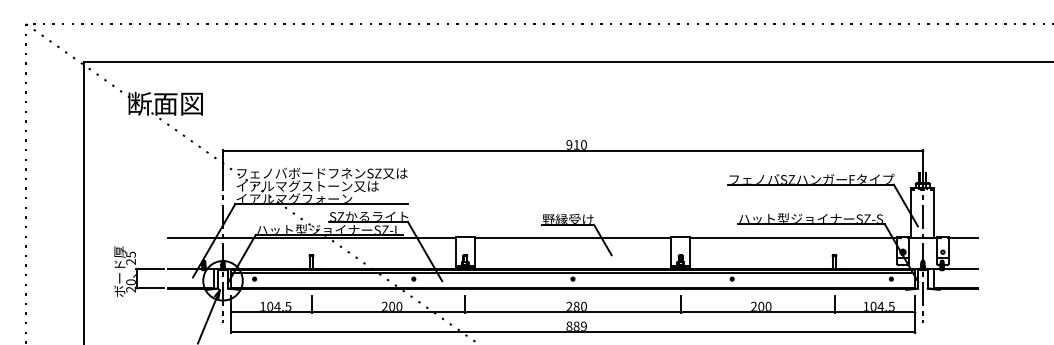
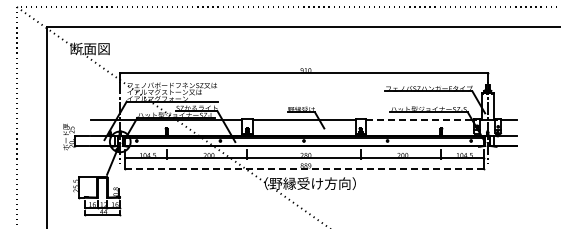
line: (794, 238) -> (420, 119), solid -> dashed
line: (573, 331) -> (304, 168), solid -> dashed

